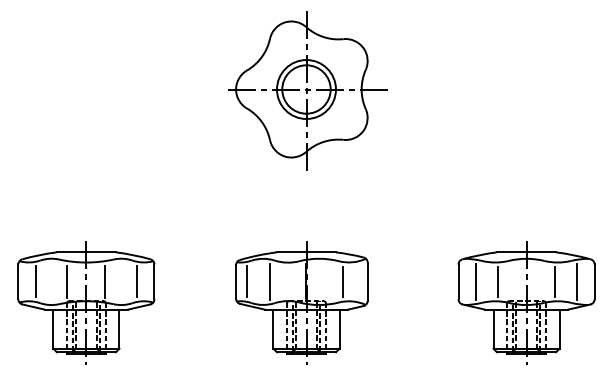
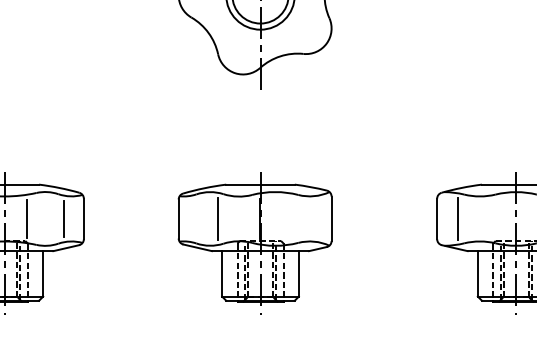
line: (247, 281) -> (191, 218), removed
line: (343, 281) -> (303, 218), removed
line: (498, 281) -> (483, 218), removed

